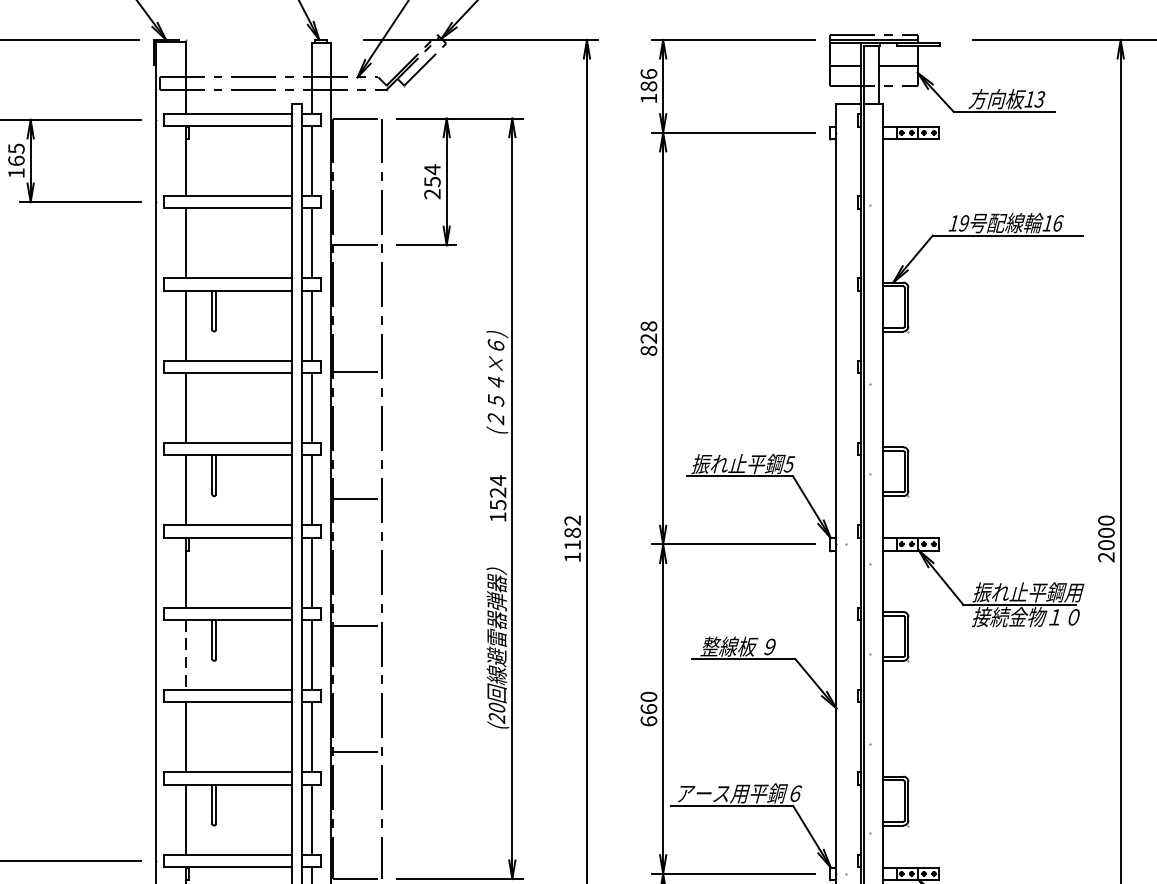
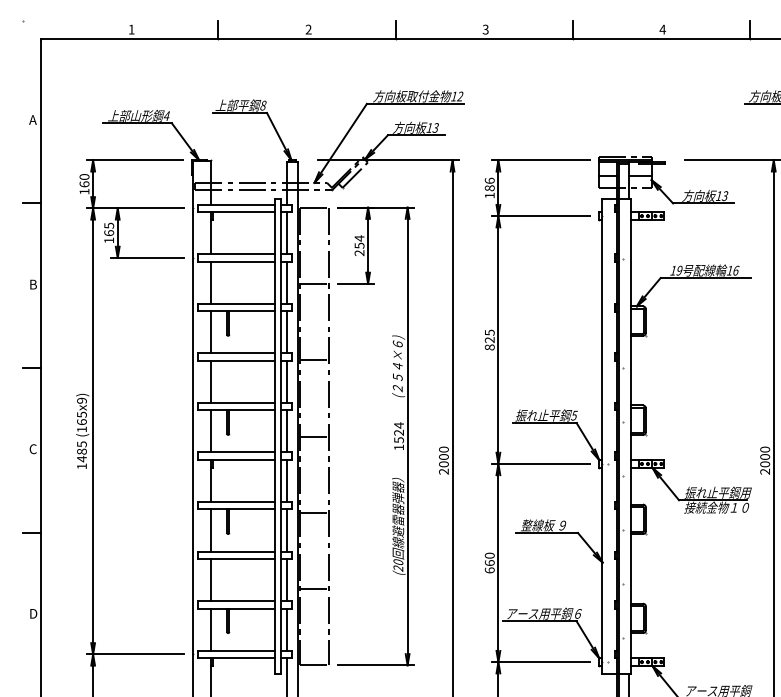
text: (648, 326) -> (489, 332), 828 -> 825
text: (571, 538) -> (443, 460), 1182 -> 2000
line: (186, 655) -> (211, 530), dashed -> solid

